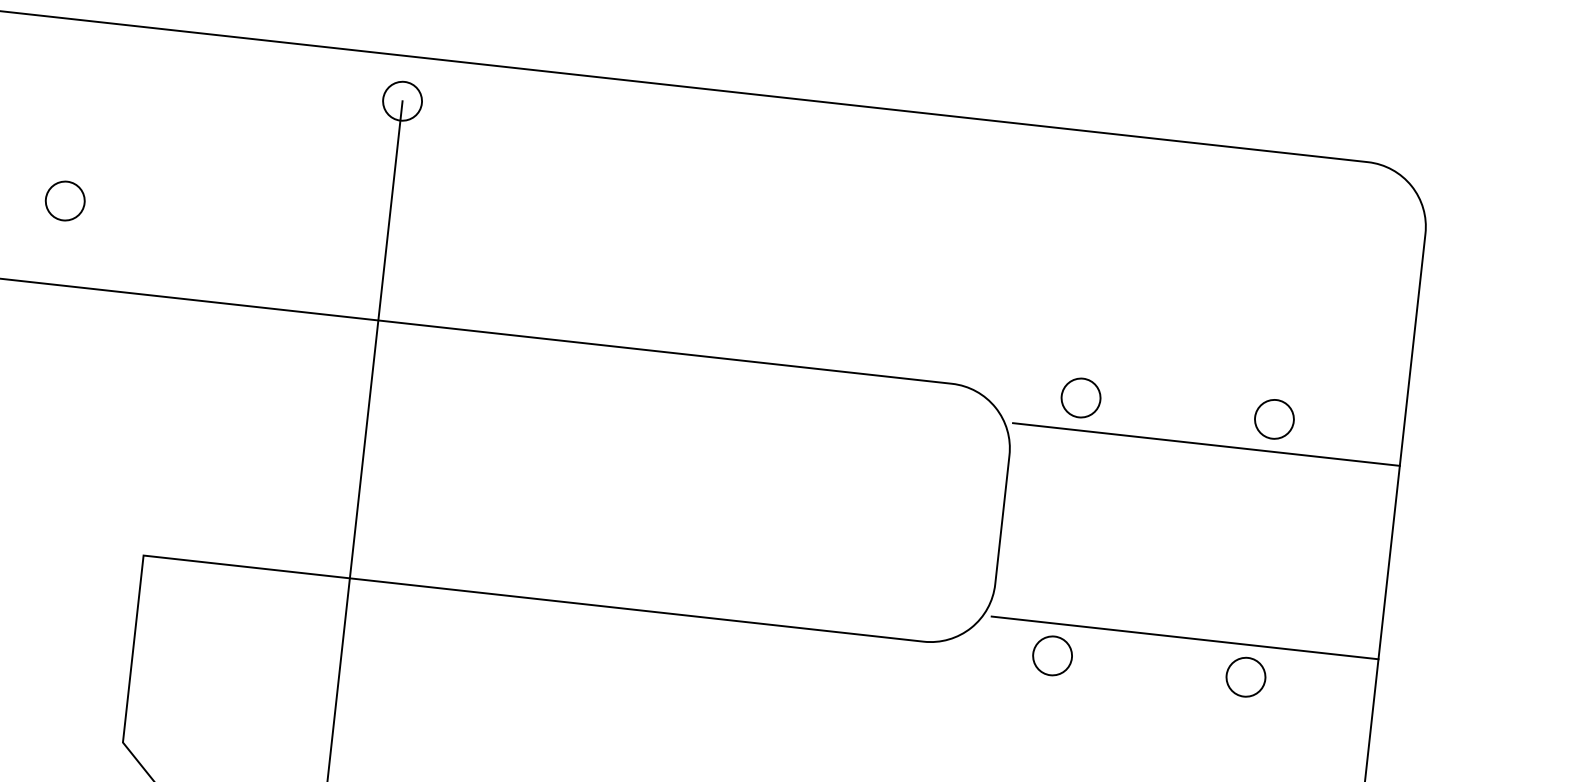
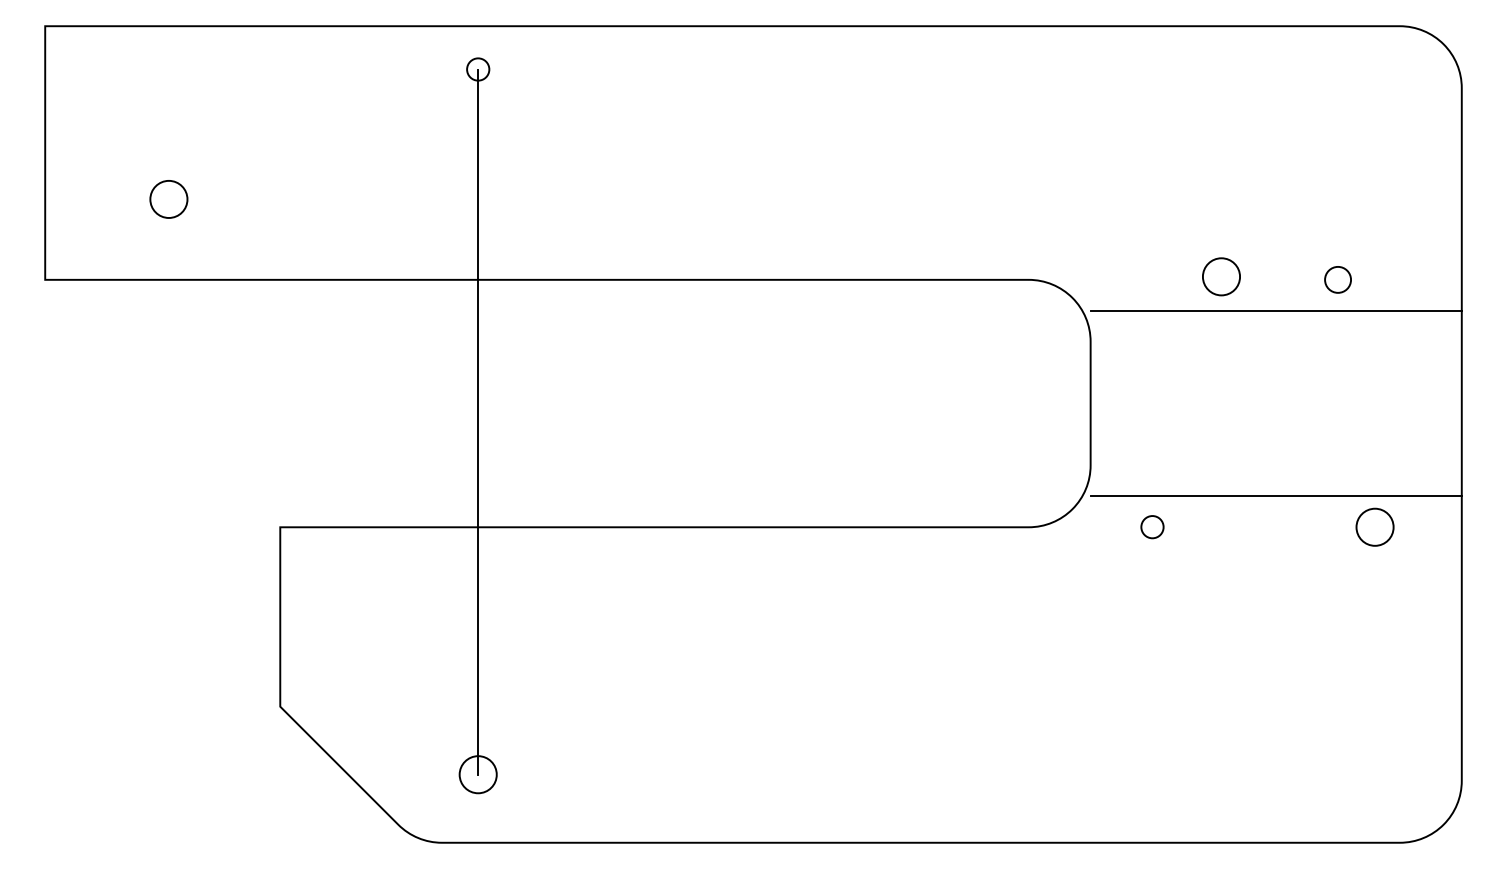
circle: (401, 101) -> (477, 69), size x0.6
circle: (1081, 397) -> (1221, 276), moved
circle: (1273, 418) -> (1337, 279), size x0.7
circle: (1052, 655) -> (1152, 526), size x0.6
circle: (1245, 676) -> (1374, 526), moved

